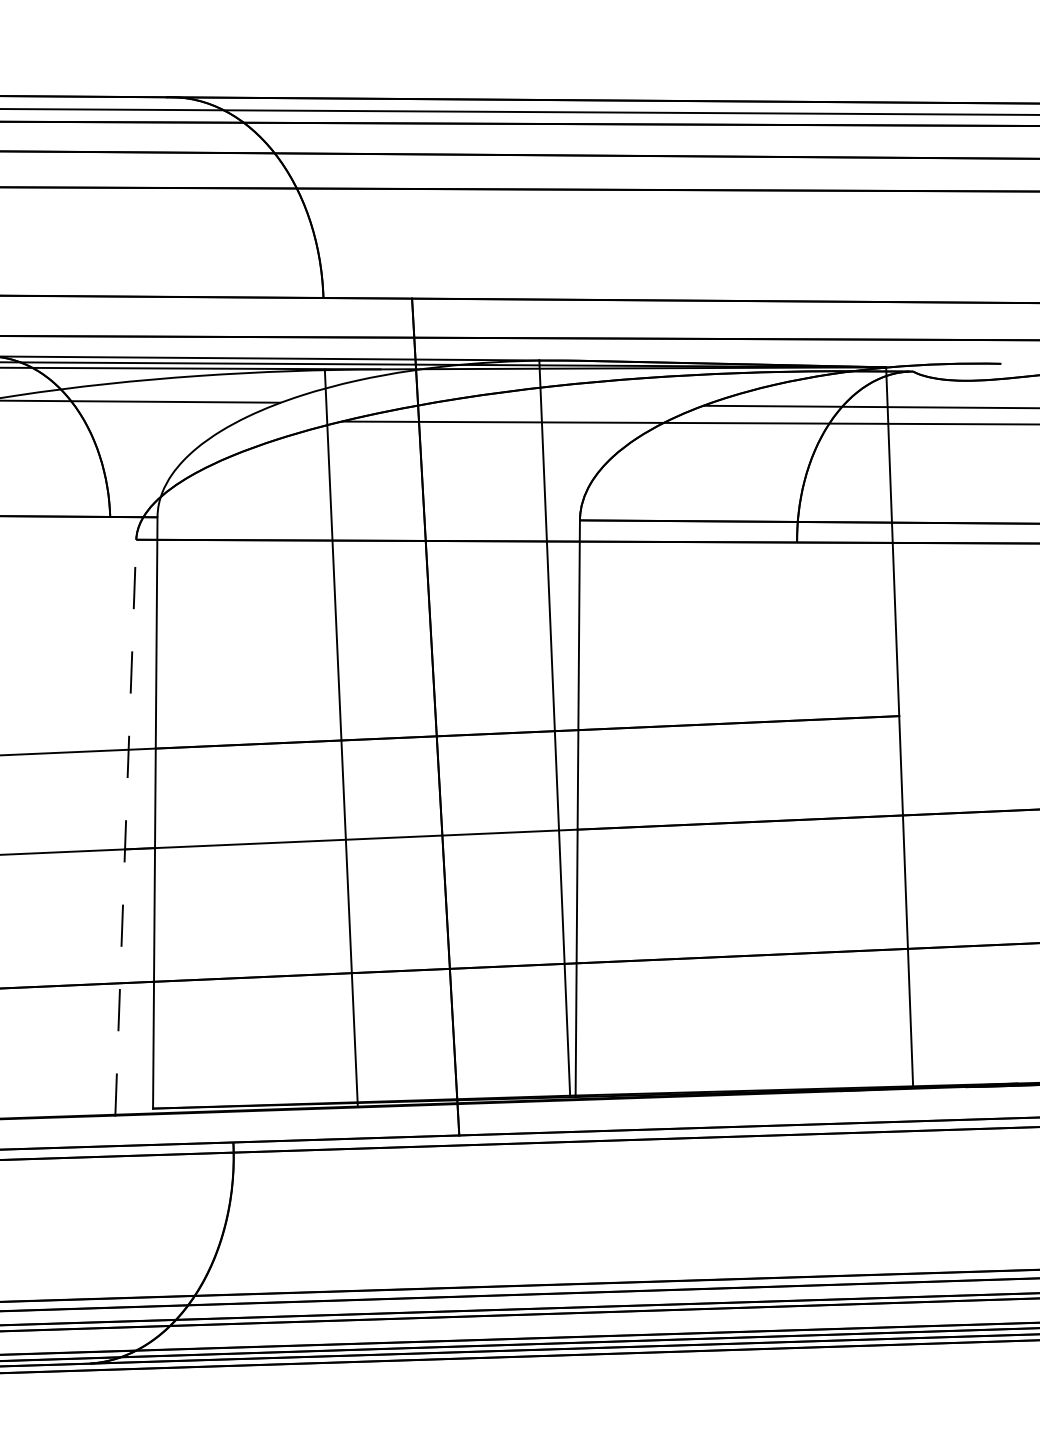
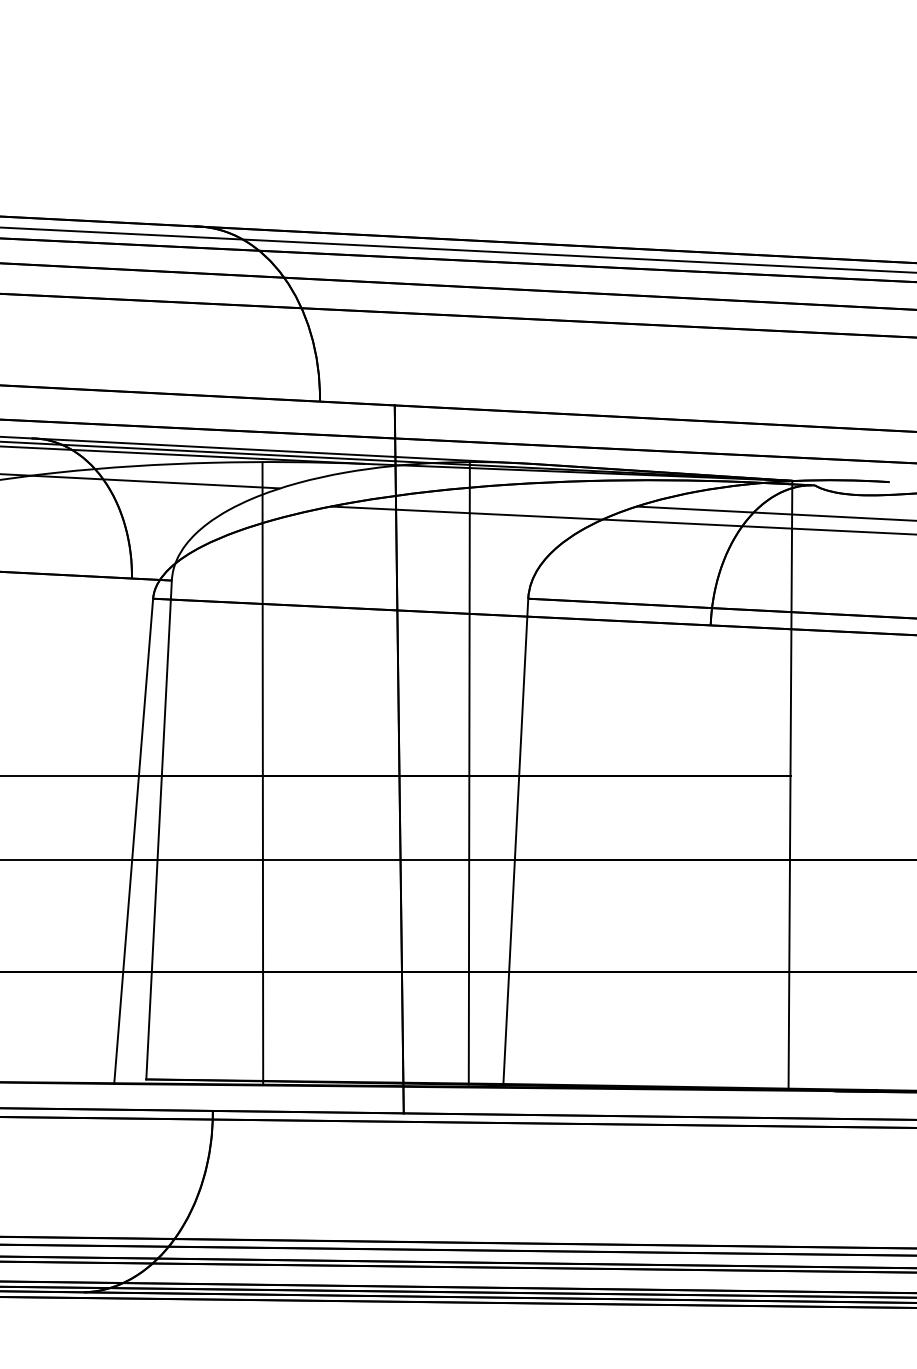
line: (553, 728) -> (468, 773), moved
line: (340, 737) -> (262, 773), moved
line: (125, 826) -> (133, 840), dashed -> solid

